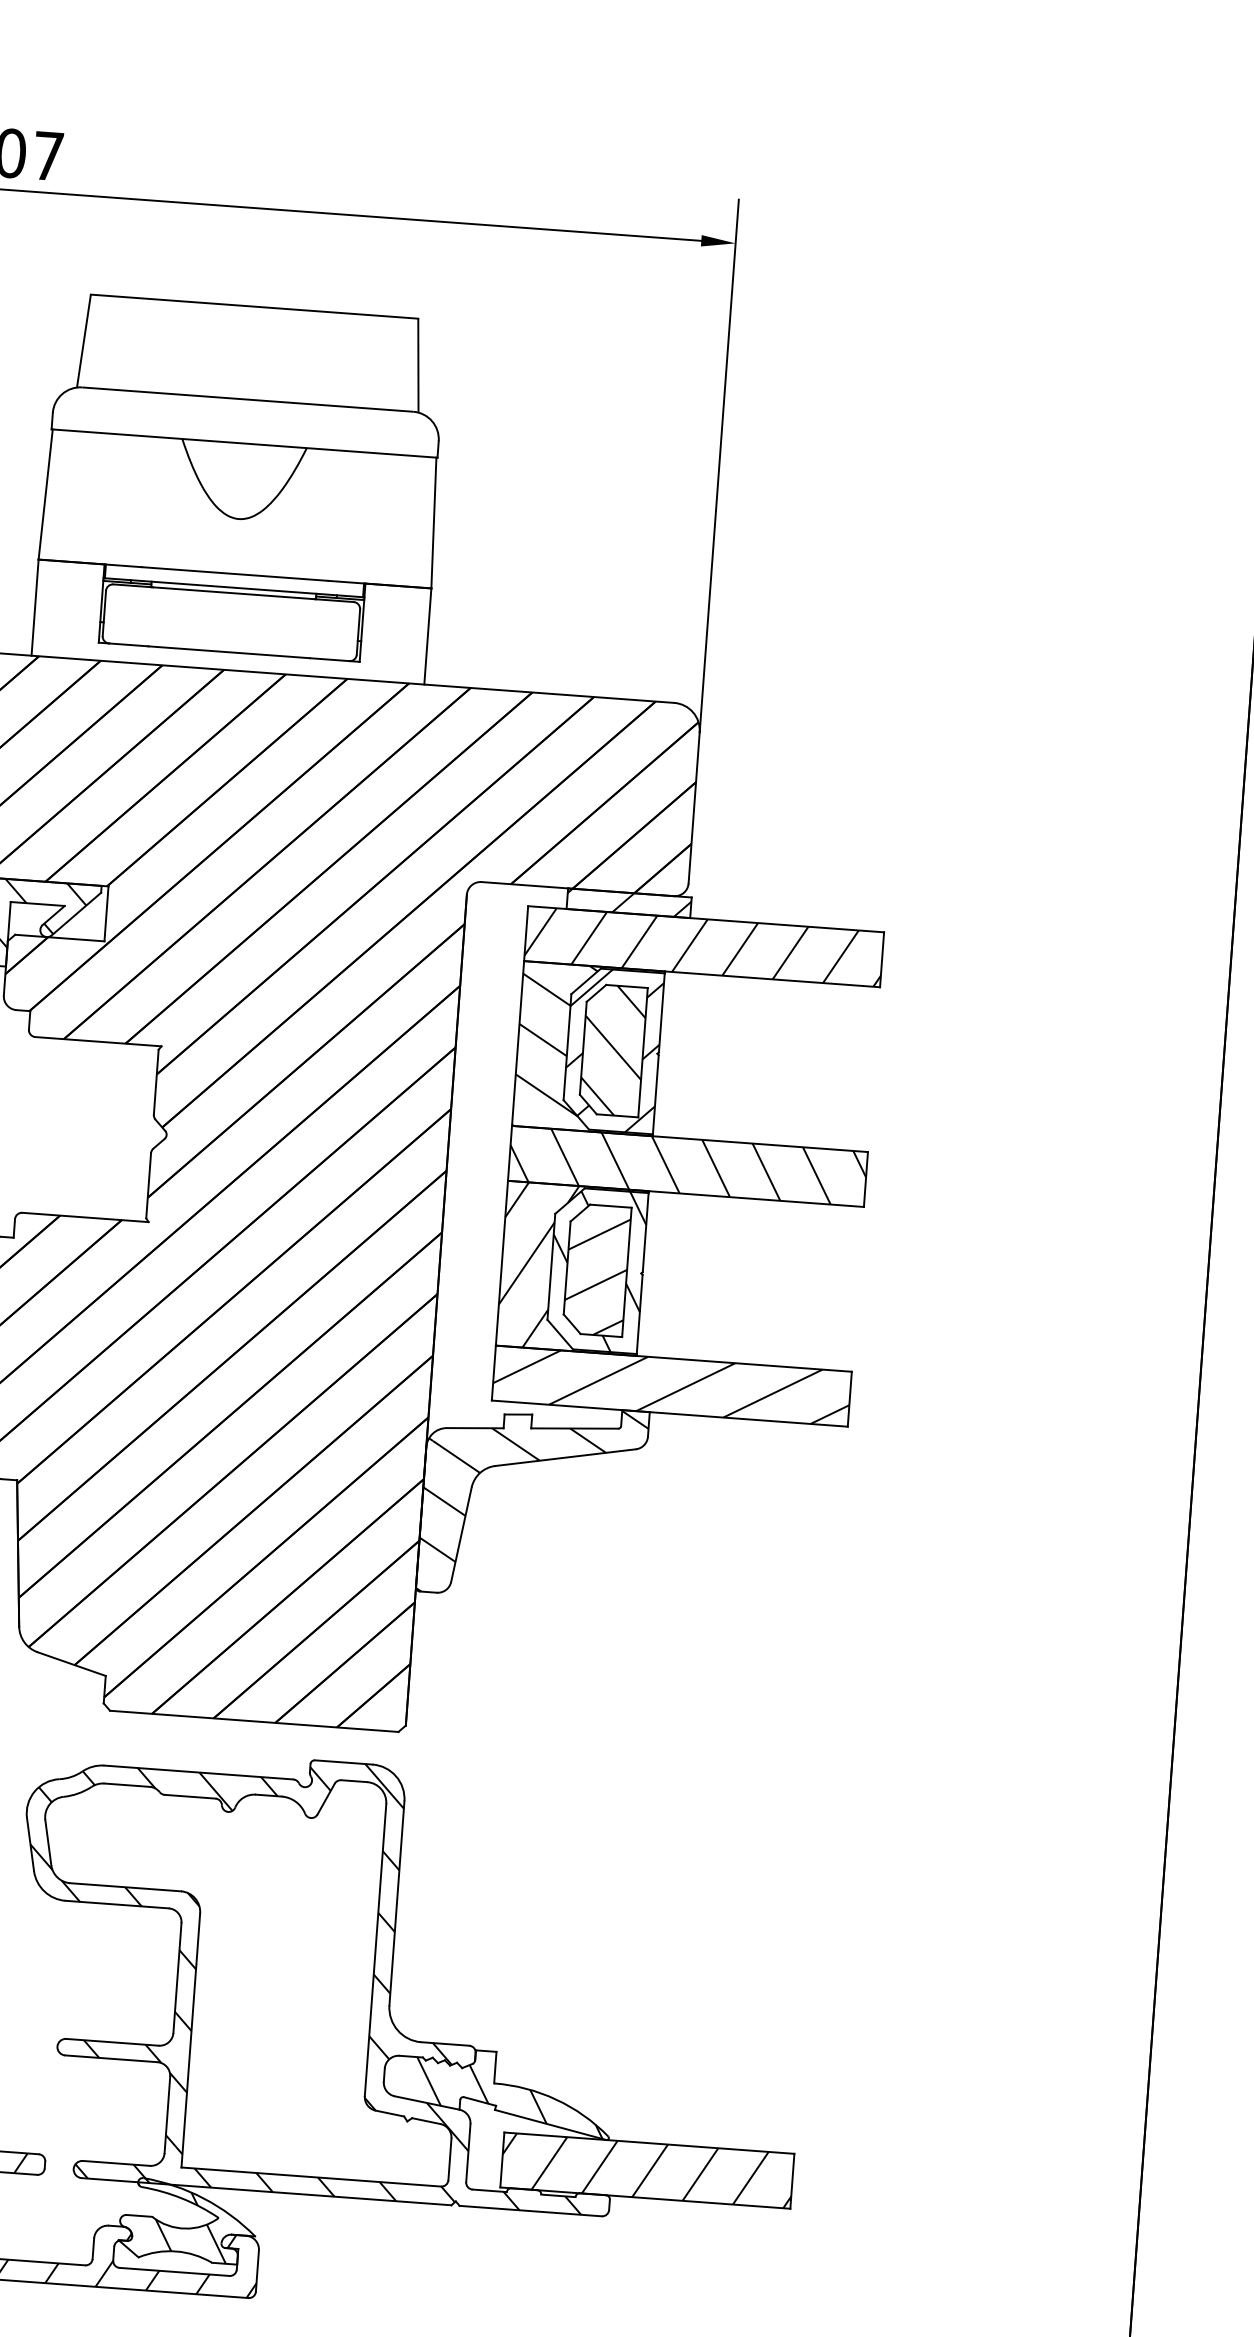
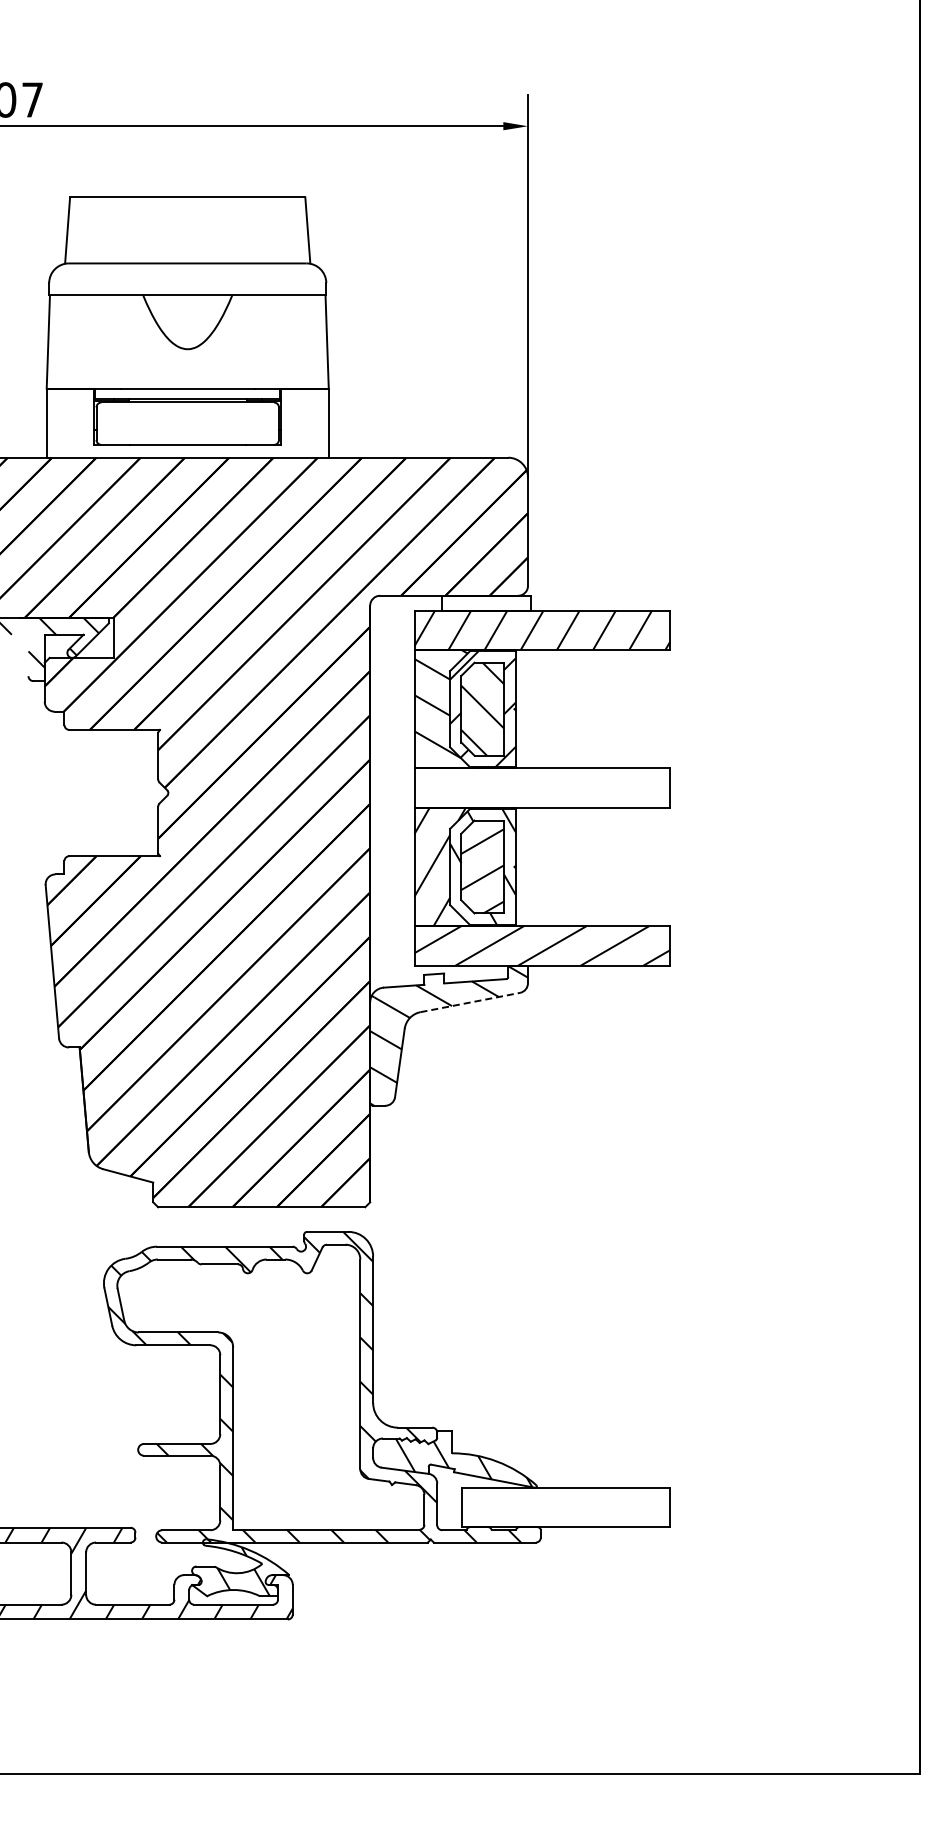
hatch: (629, 902) -> (486, 602), removed
hatch: (688, 1165) -> (542, 787), removed
line: (565, 1457) -> (470, 1002), solid -> dashed
hatch: (646, 2170) -> (565, 1507), removed

